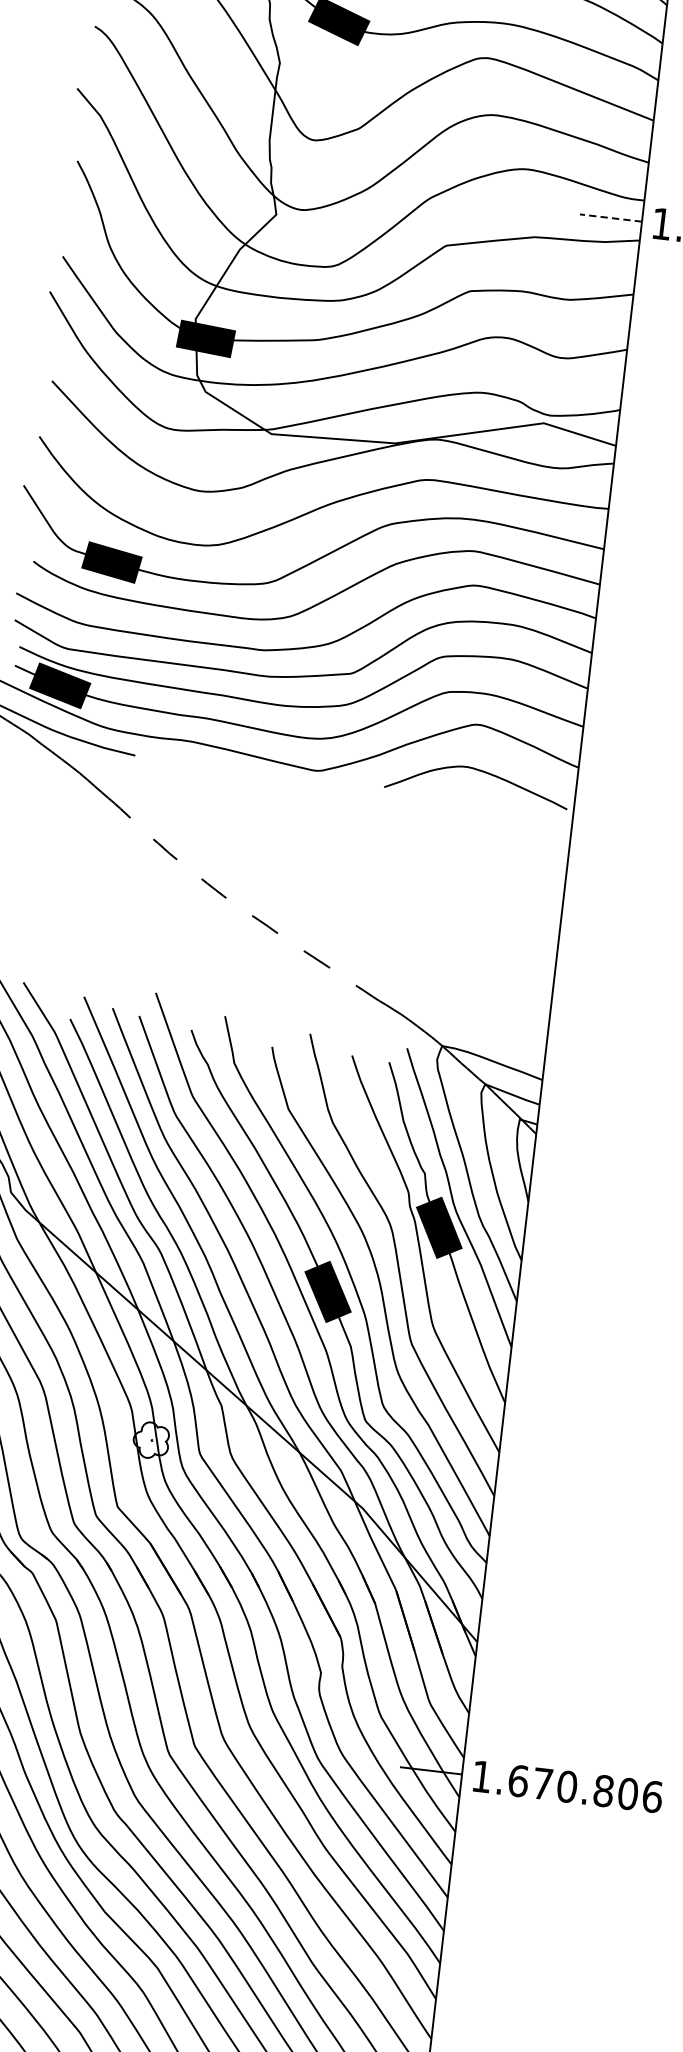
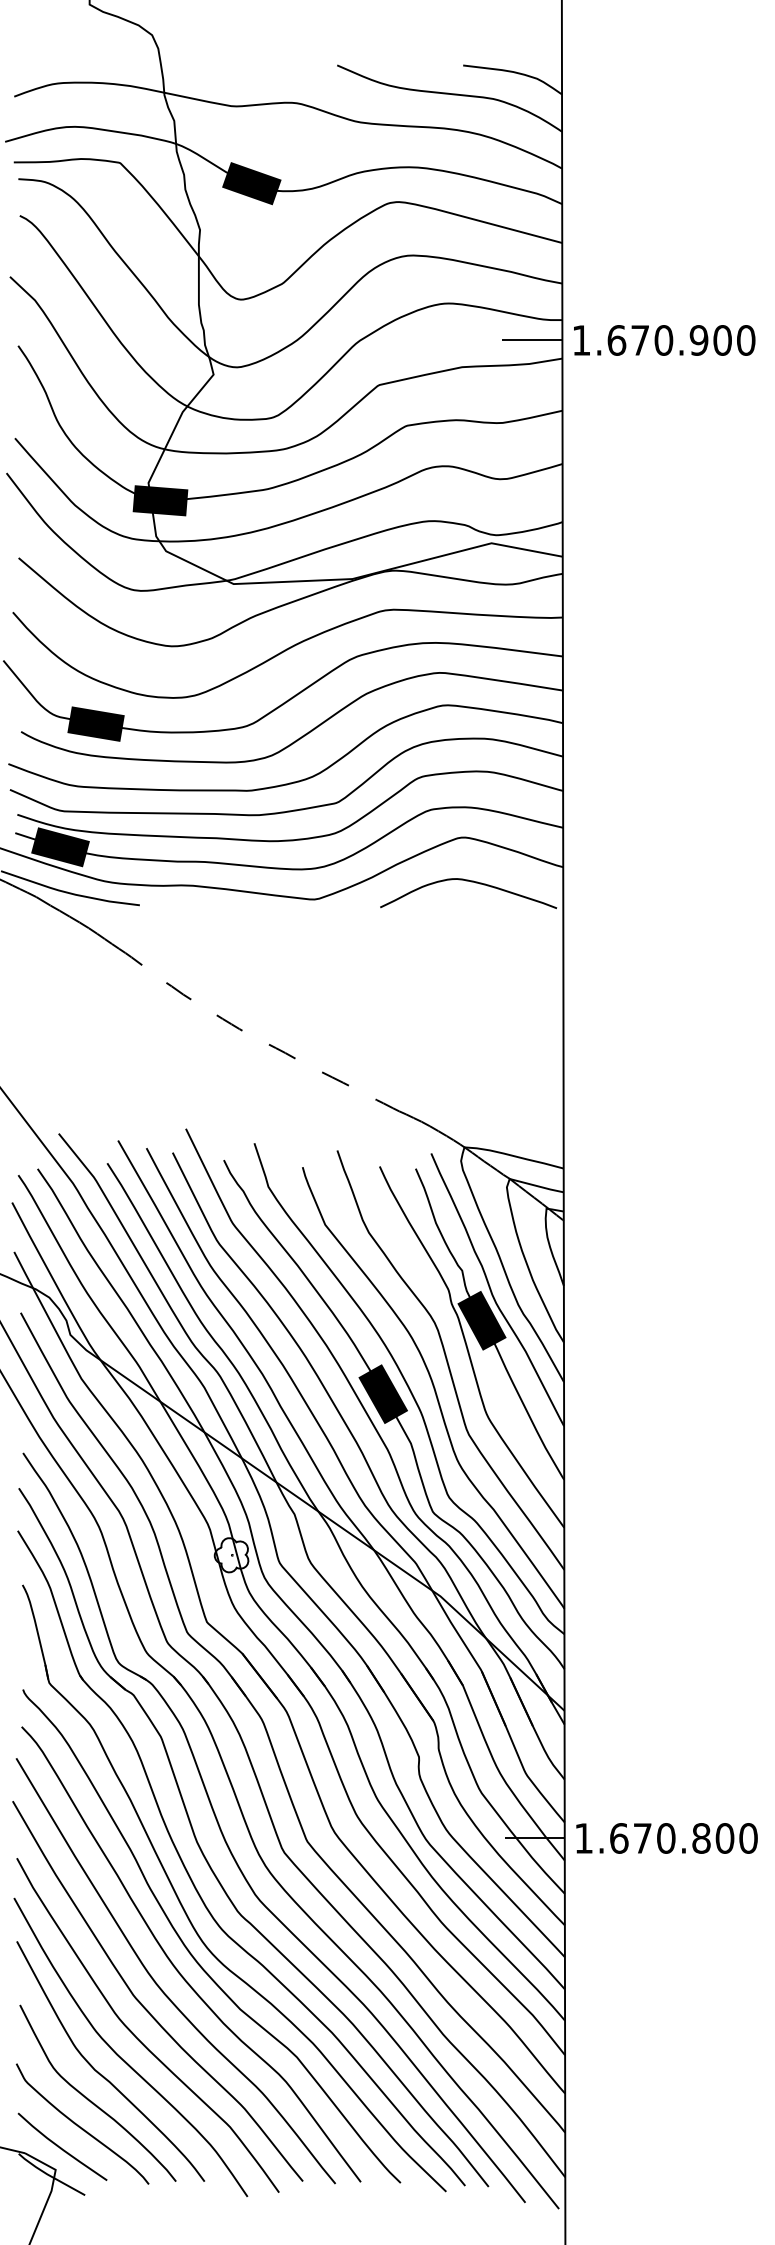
line: (610, 218) -> (532, 340), dashed -> solid
text: (652, 1796) -> (748, 1838), 1.670.806 -> 1.670.800

